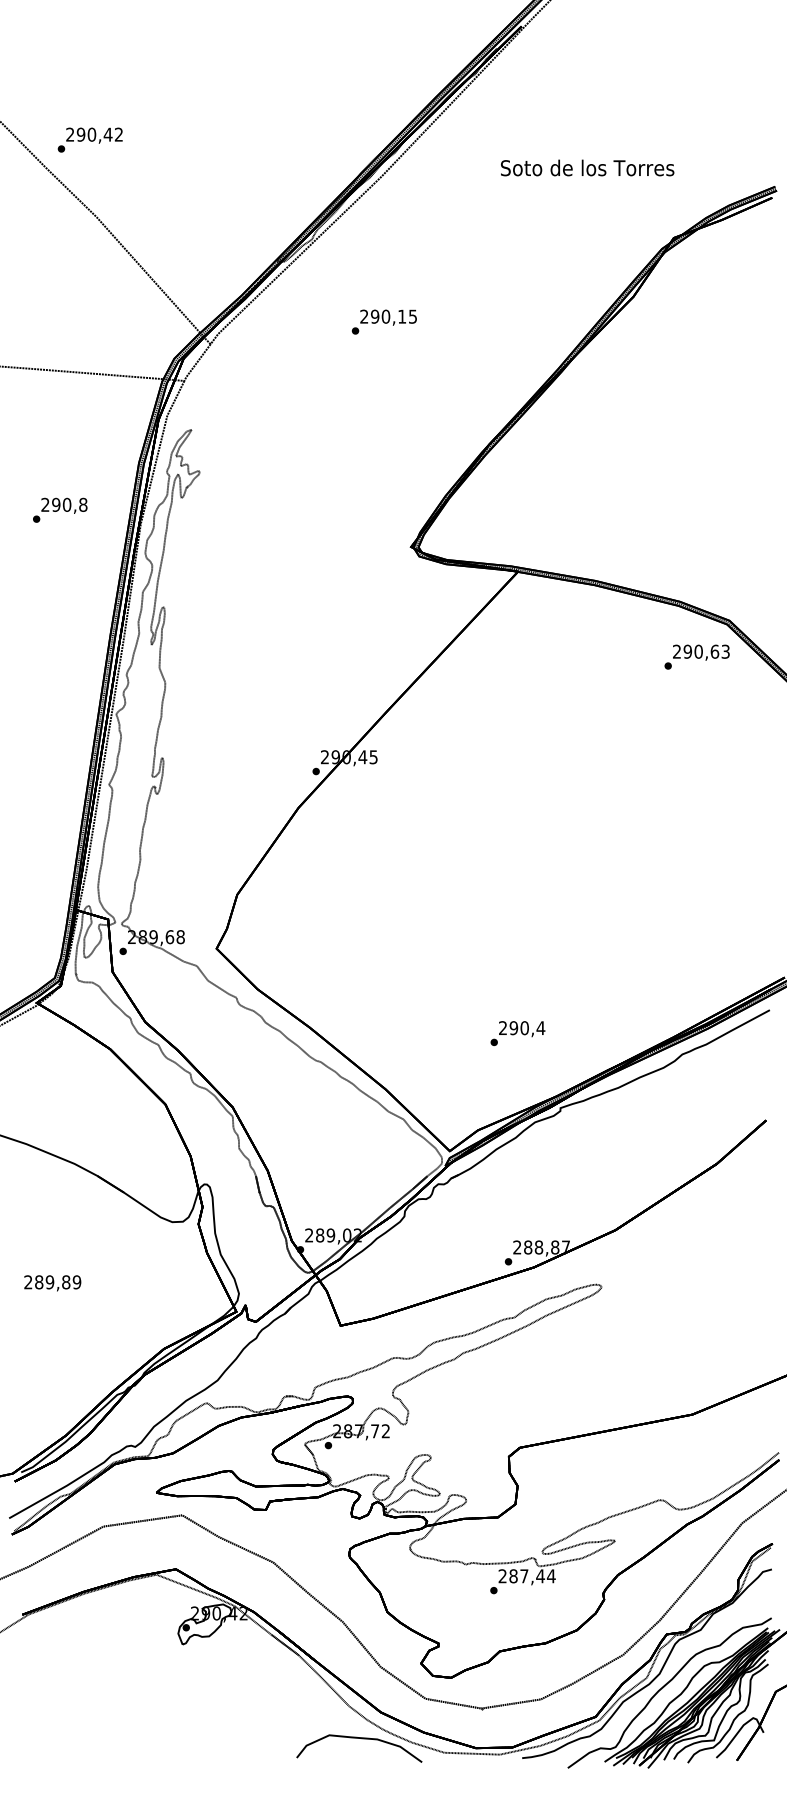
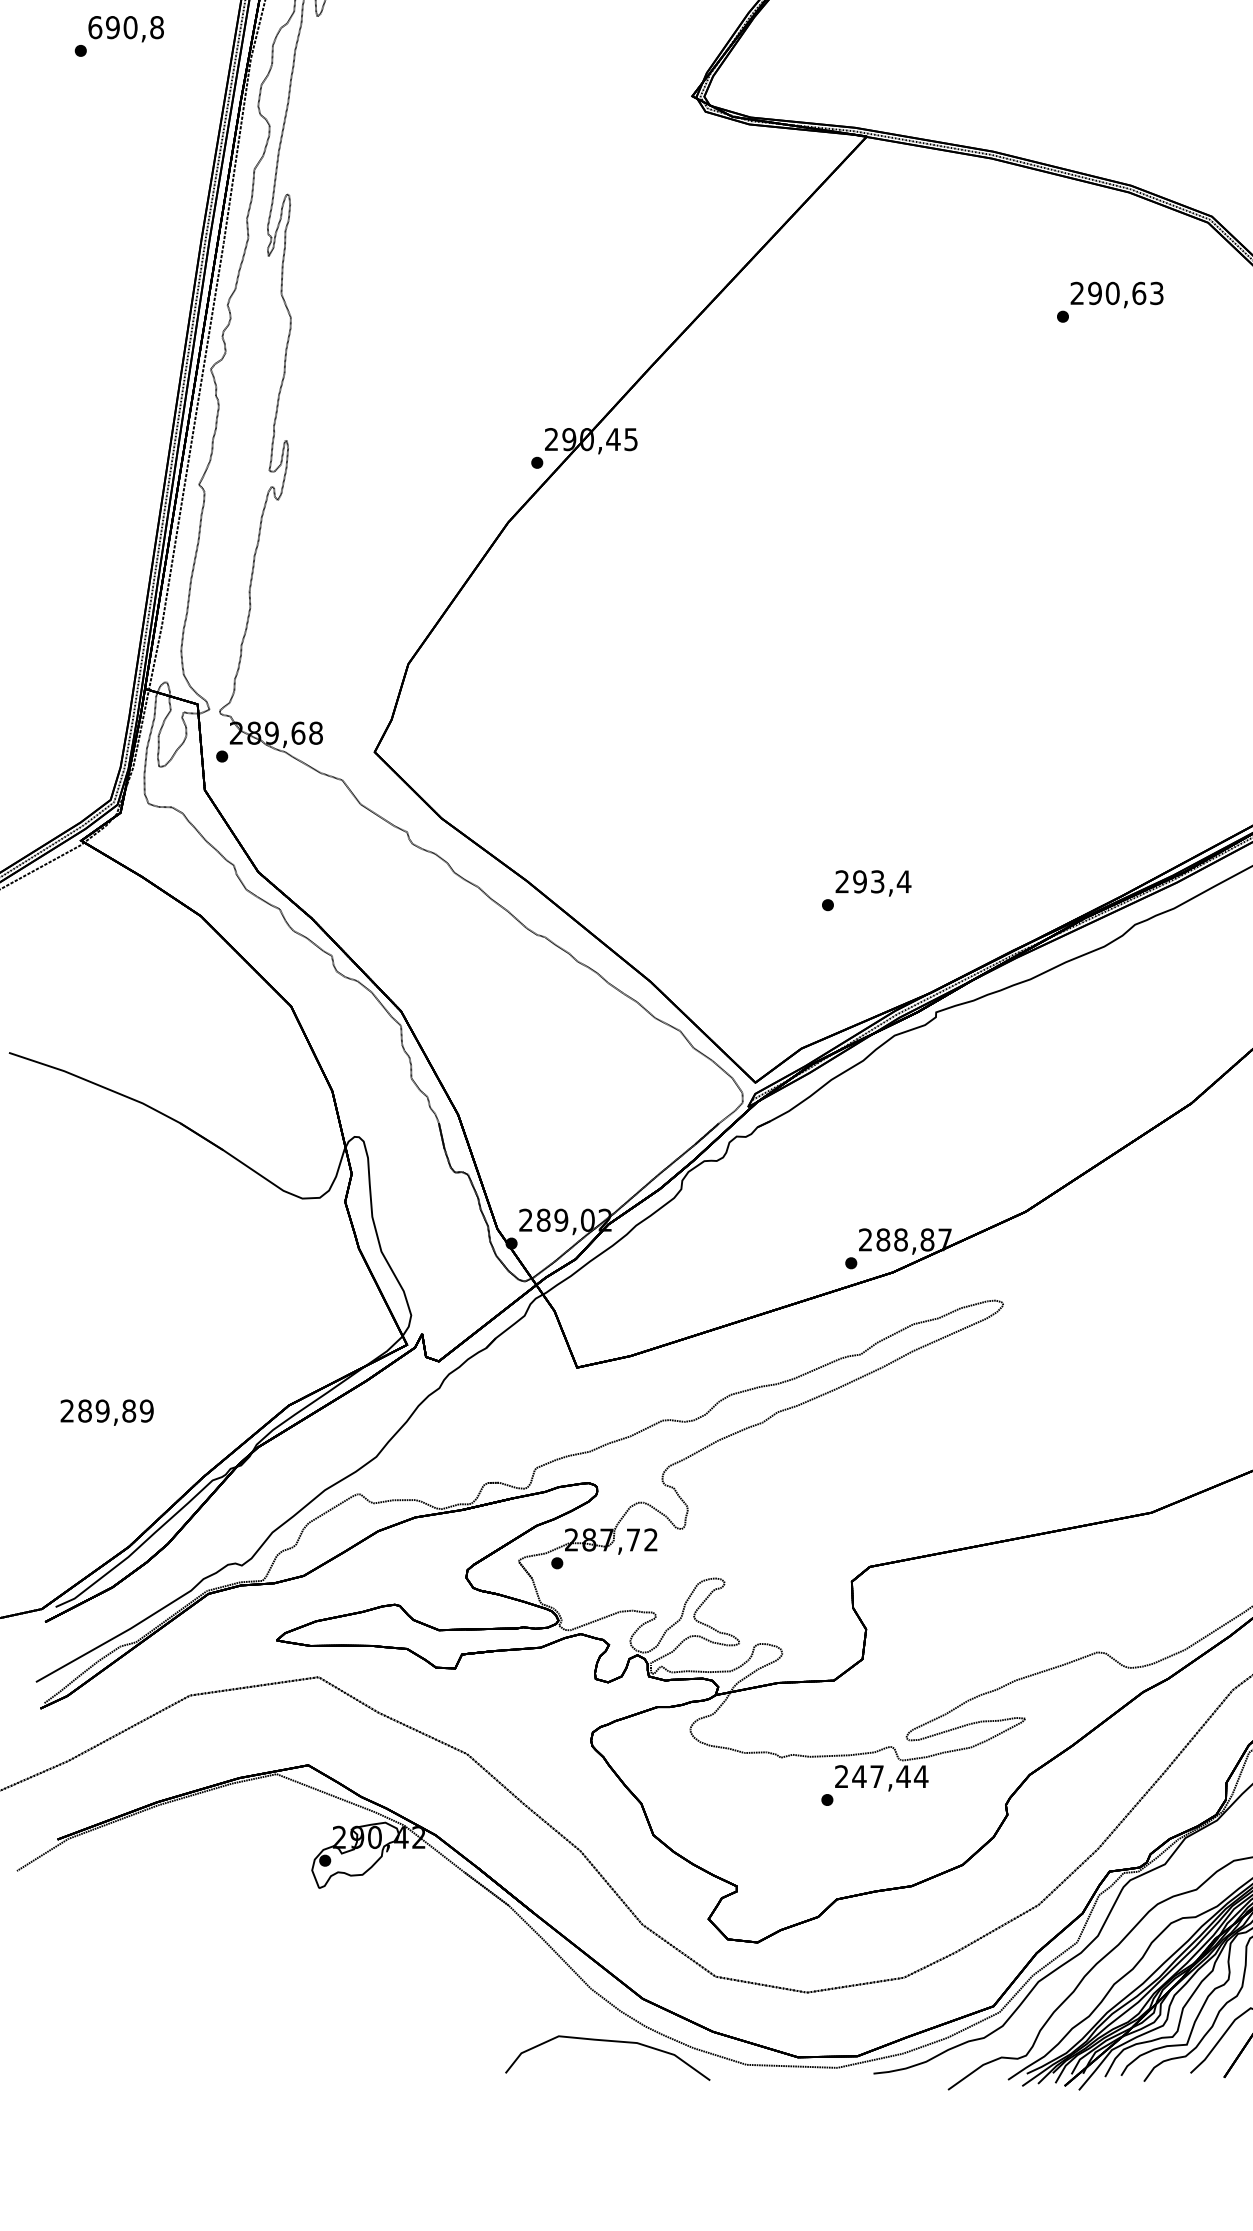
text: (45, 504) -> (95, 26), 290,8 -> 690,8
text: (696, 656) -> (1109, 301), moved
text: (524, 1028) -> (877, 882), 290,4 -> 293,4
text: (52, 1283) -> (106, 1412), moved
text: (513, 1576) -> (859, 1777), 287,44 -> 247,44

